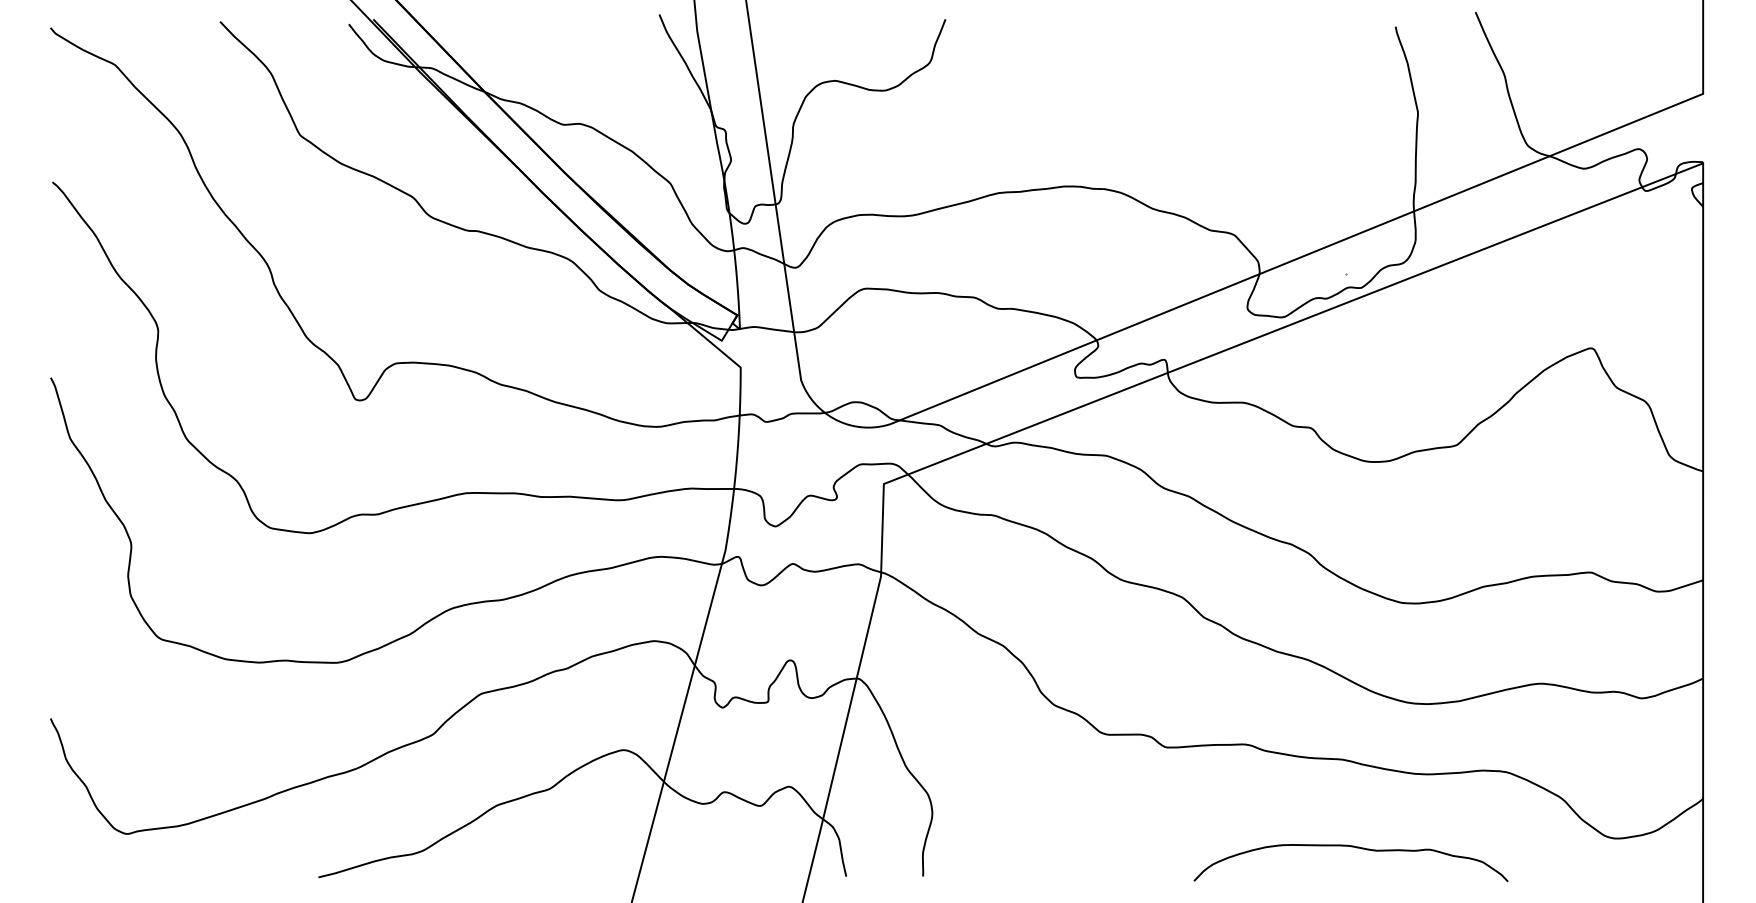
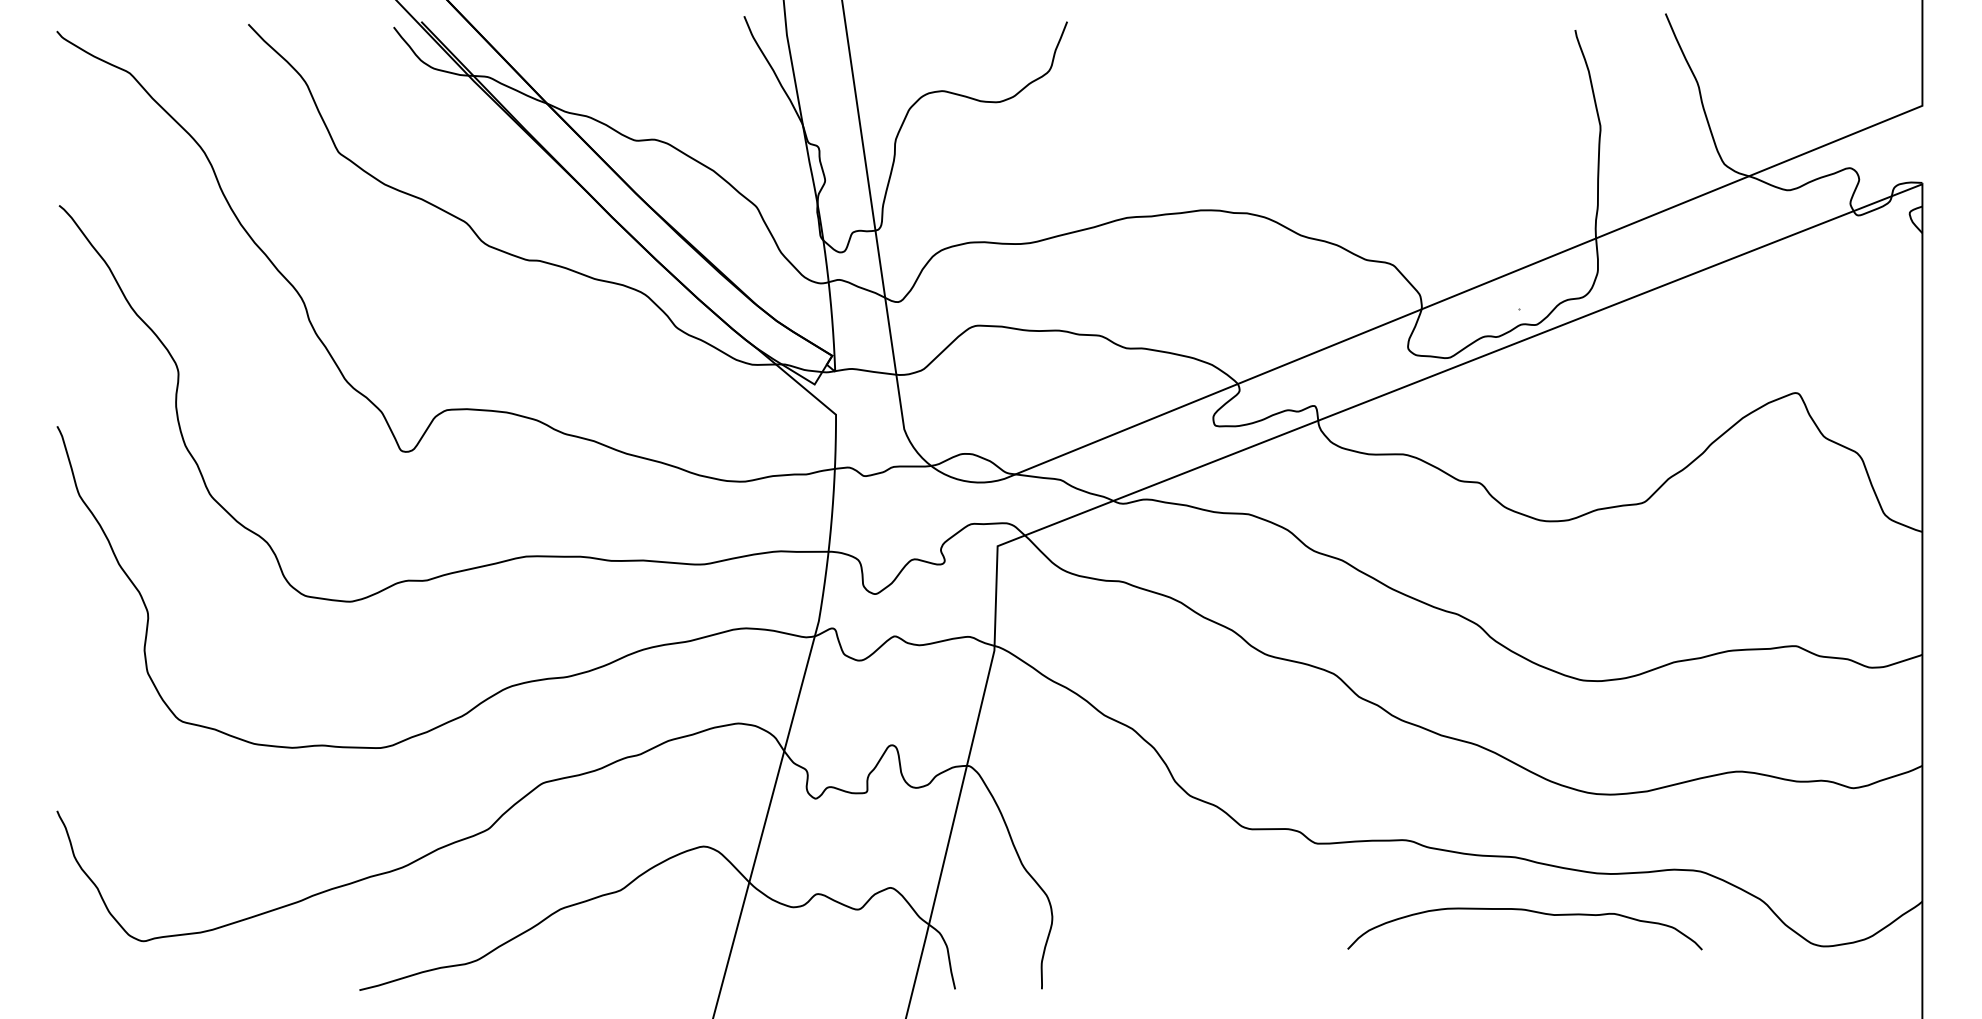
curve: (1351, 847) -> (1525, 911), moved

